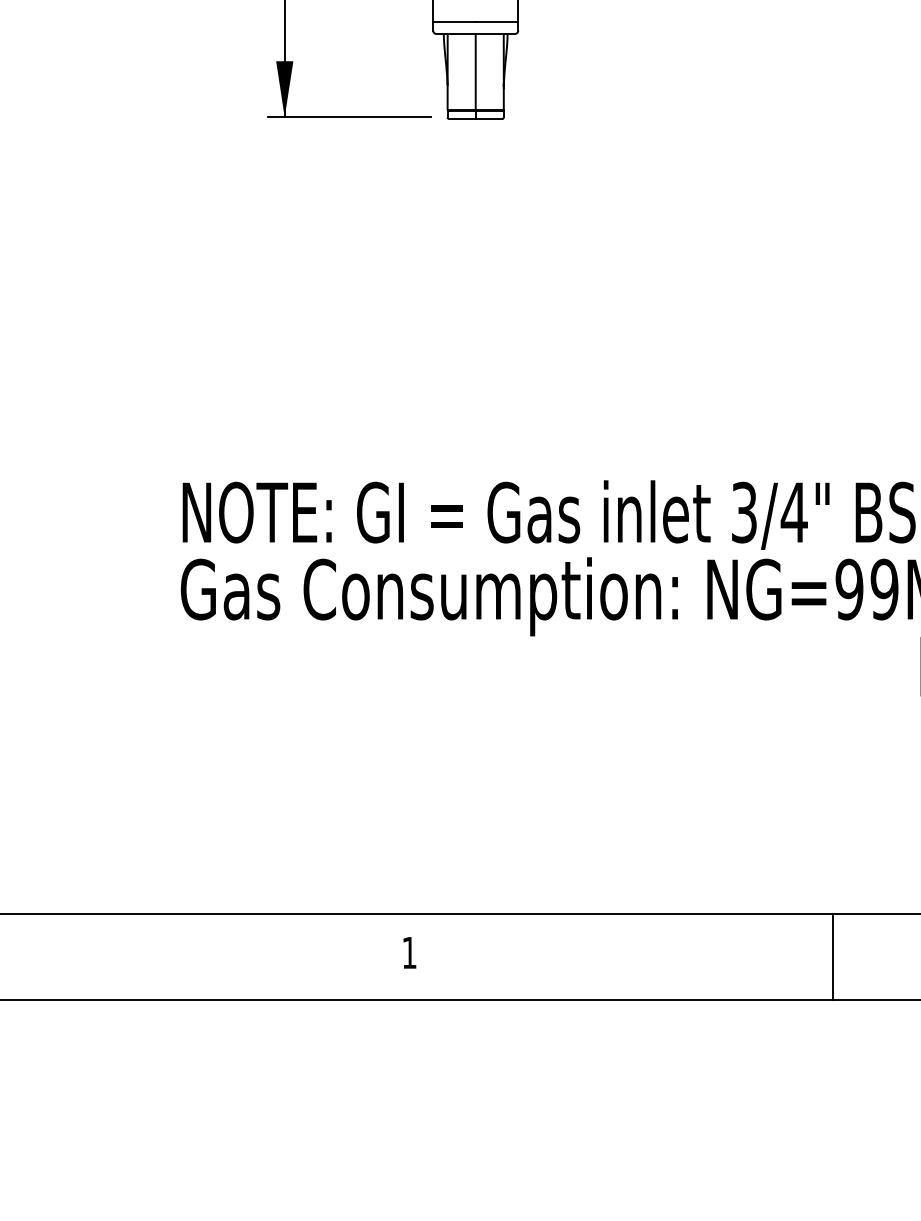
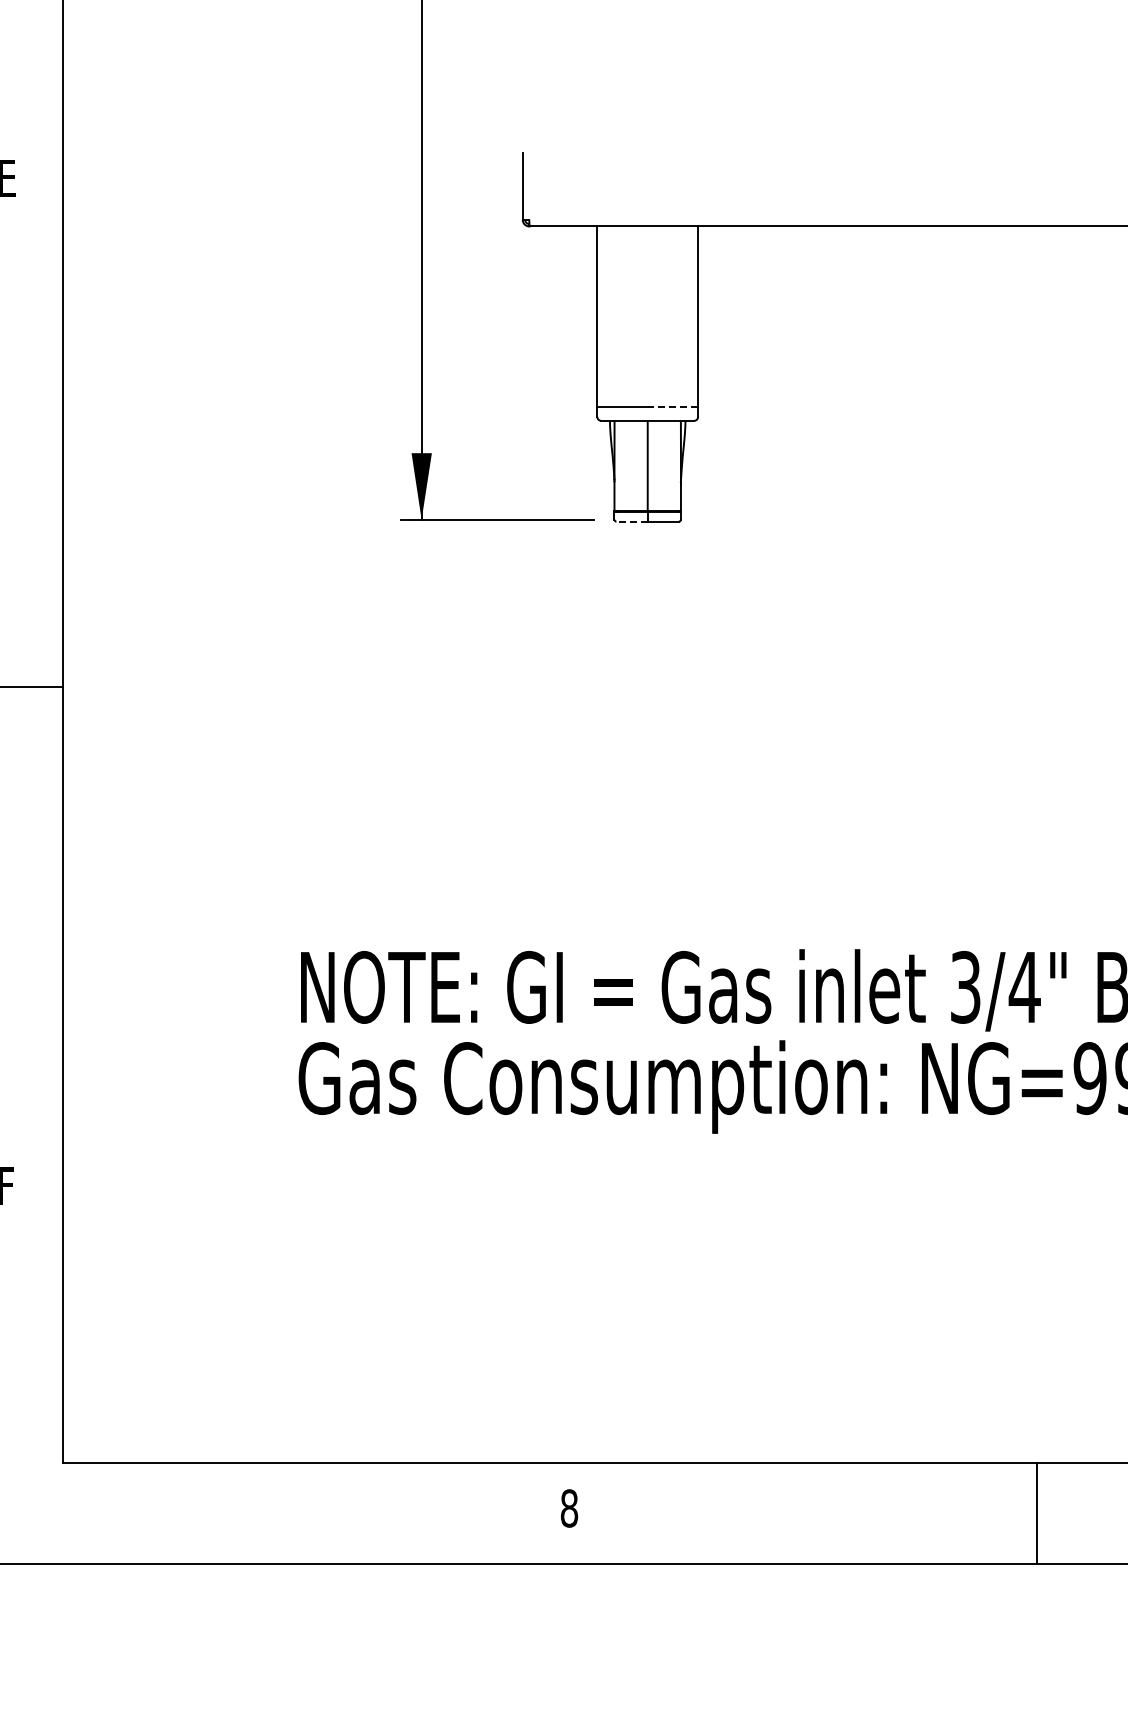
line: (496, 21) -> (672, 406), solid -> dashed
line: (462, 118) -> (632, 521), solid -> dashed
text: (409, 952) -> (569, 1508), 1 -> 8
line: (832, 957) -> (1036, 1513), moved

